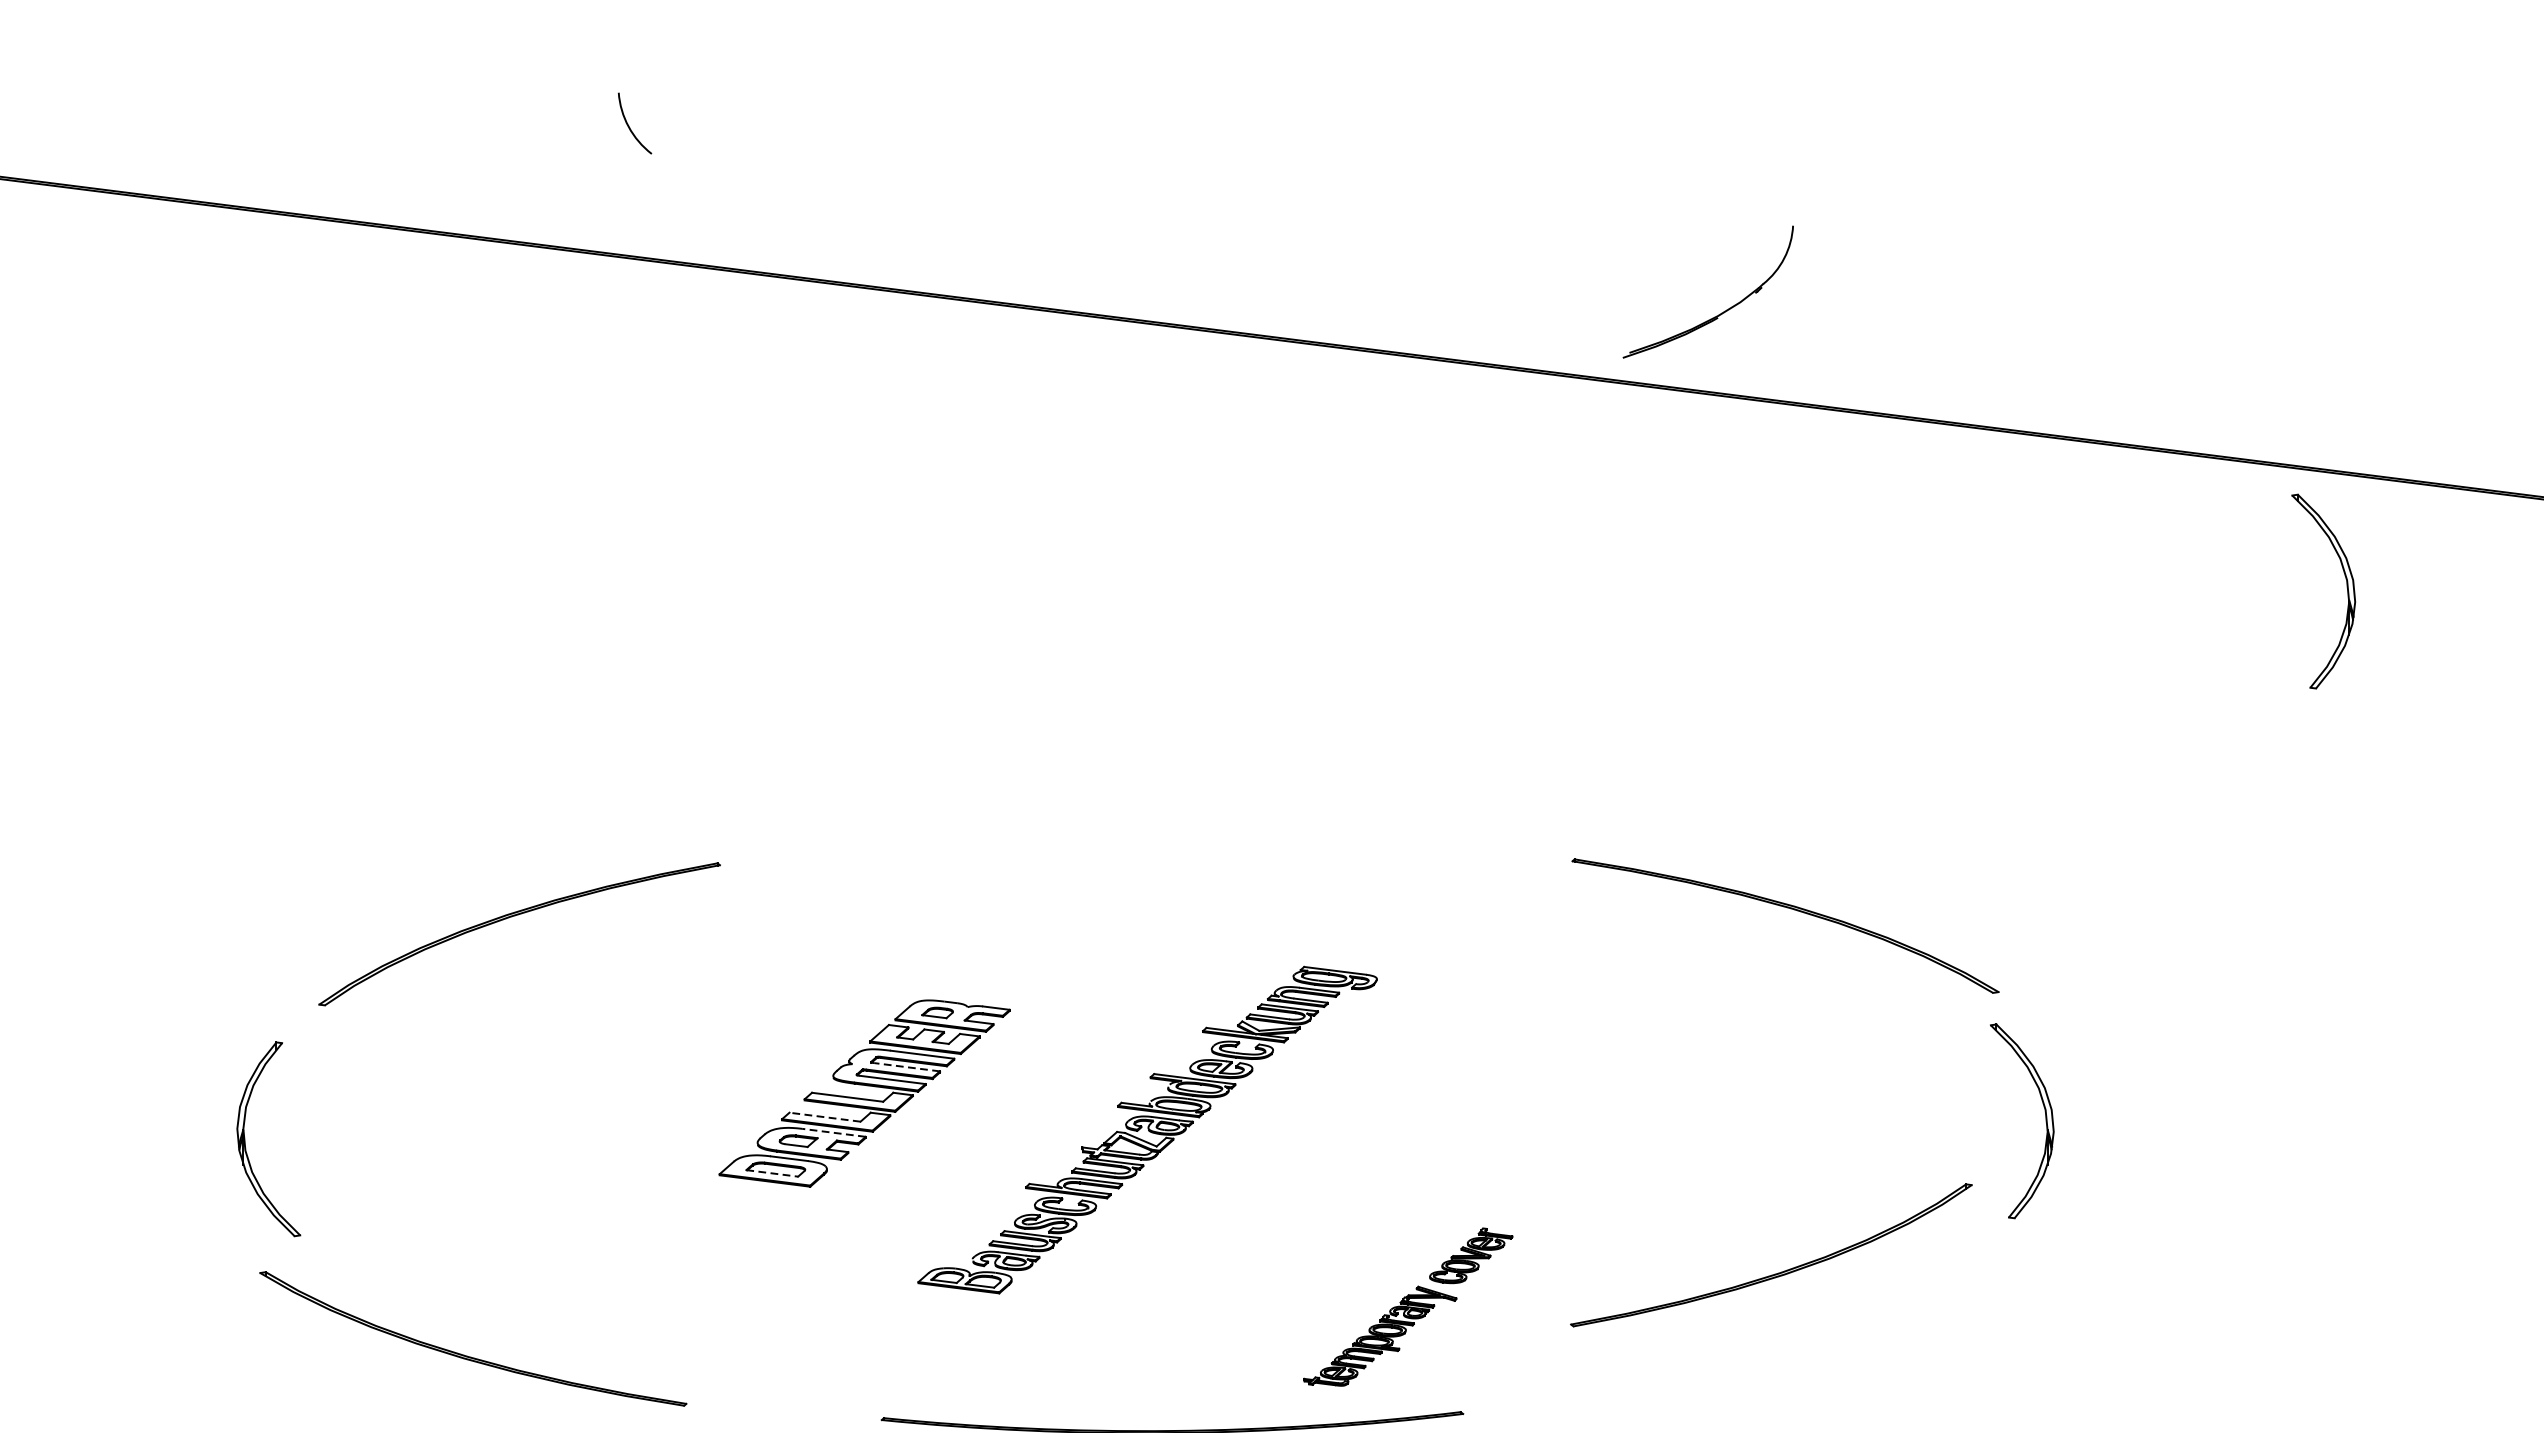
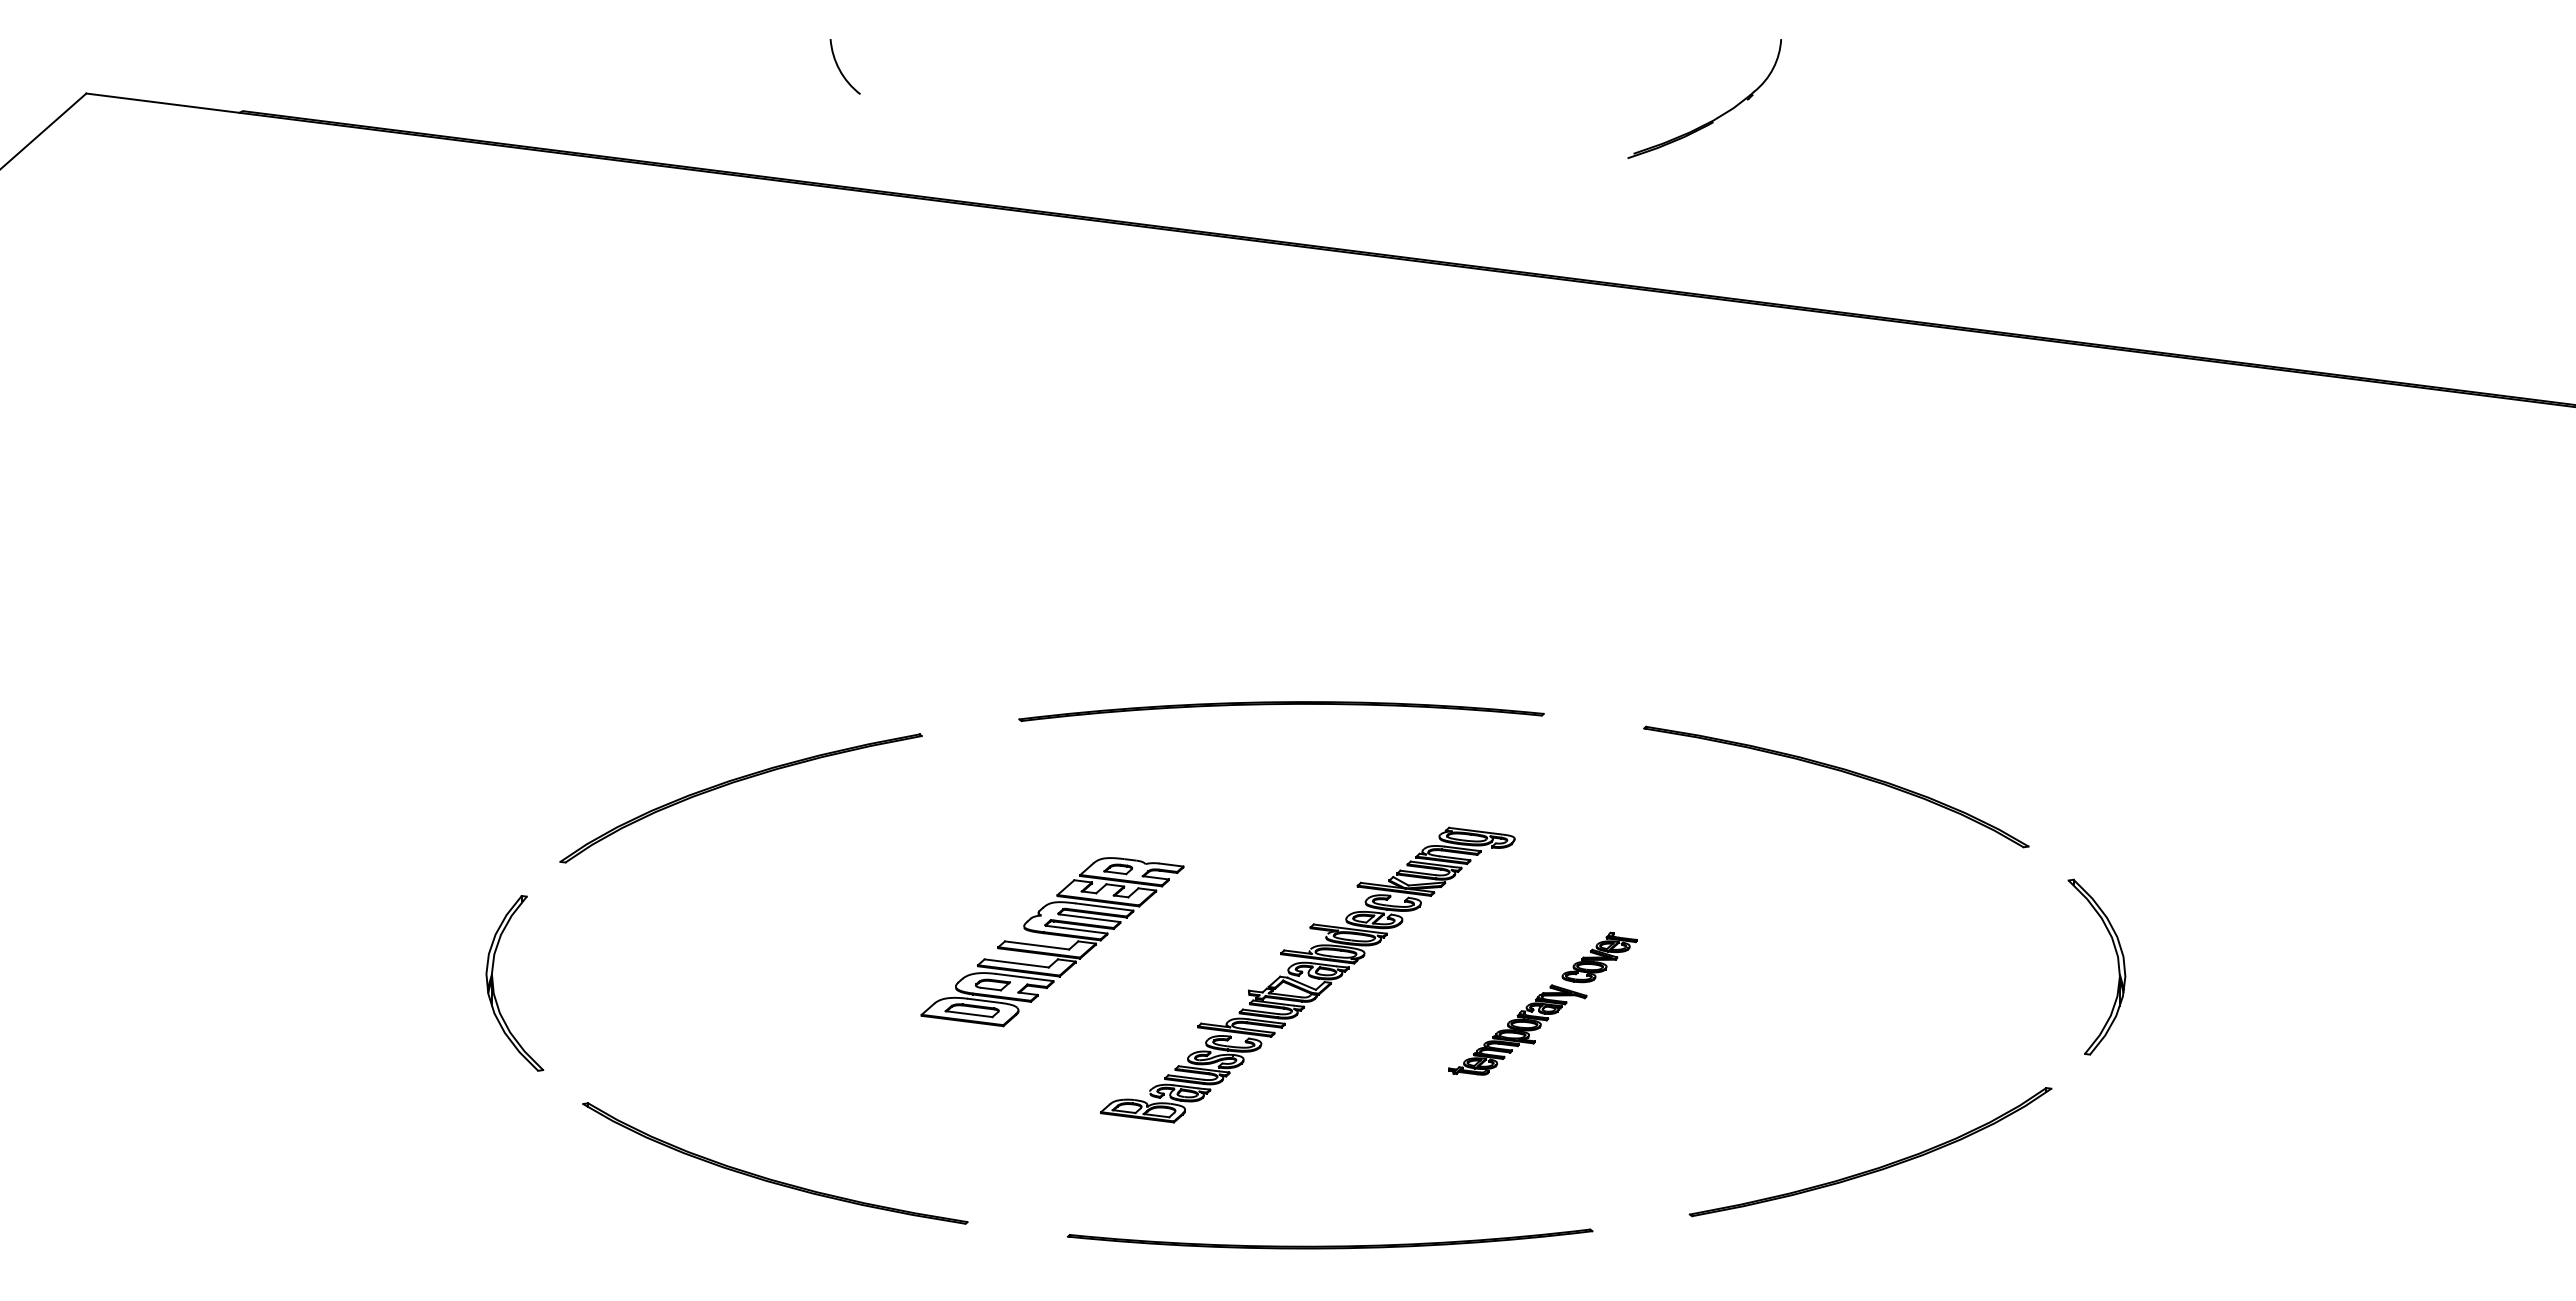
part: (1719, 313) -> (1714, 118), moved
part: (2346, 588) -> (2389, 486), removed
part: (1118, 830) -> (1281, 704), added
part: (1787, 908) -> (1838, 771), moved
line: (906, 1067) -> (1090, 918), dashed -> solid
line: (824, 1117) -> (1016, 963), dashed -> solid
line: (833, 1132) -> (1024, 977), dashed -> solid
line: (772, 1173) -> (969, 1014), dashed -> solid
part: (1777, 1272) -> (1876, 1167), moved
part: (1407, 1306) -> (1542, 1003), moved
part: (467, 1355) -> (770, 1178), moved

